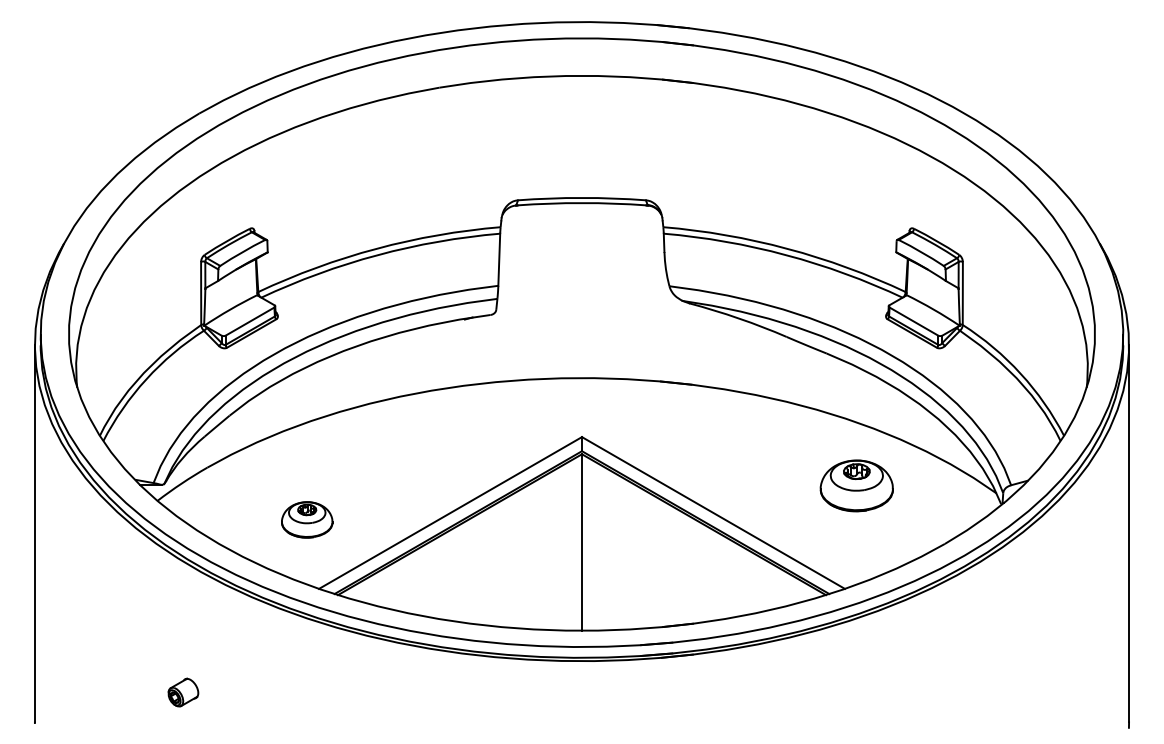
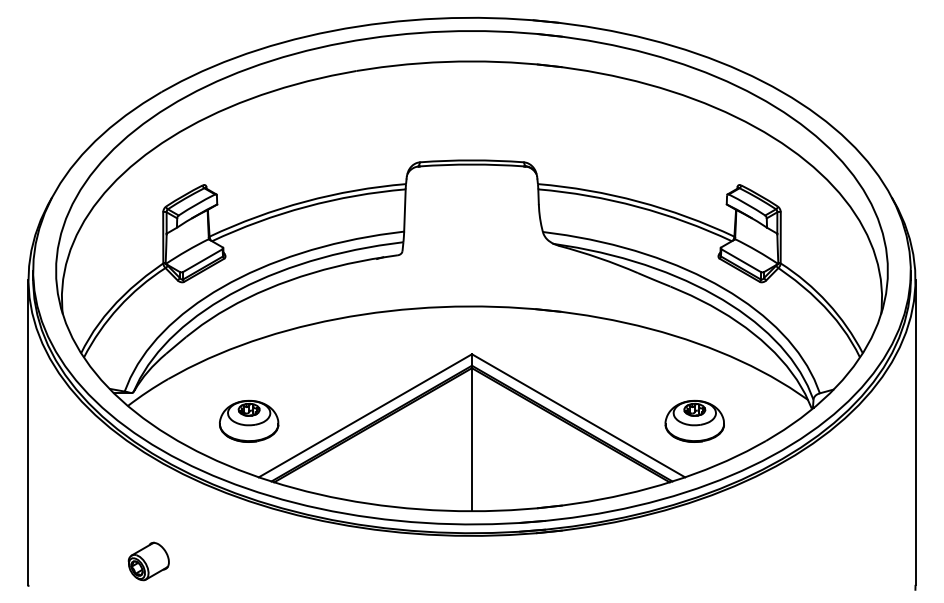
part: (856, 485) -> (694, 421), moved
part: (307, 519) -> (249, 421), size x1.43
part: (183, 692) -> (148, 561), size x1.67

